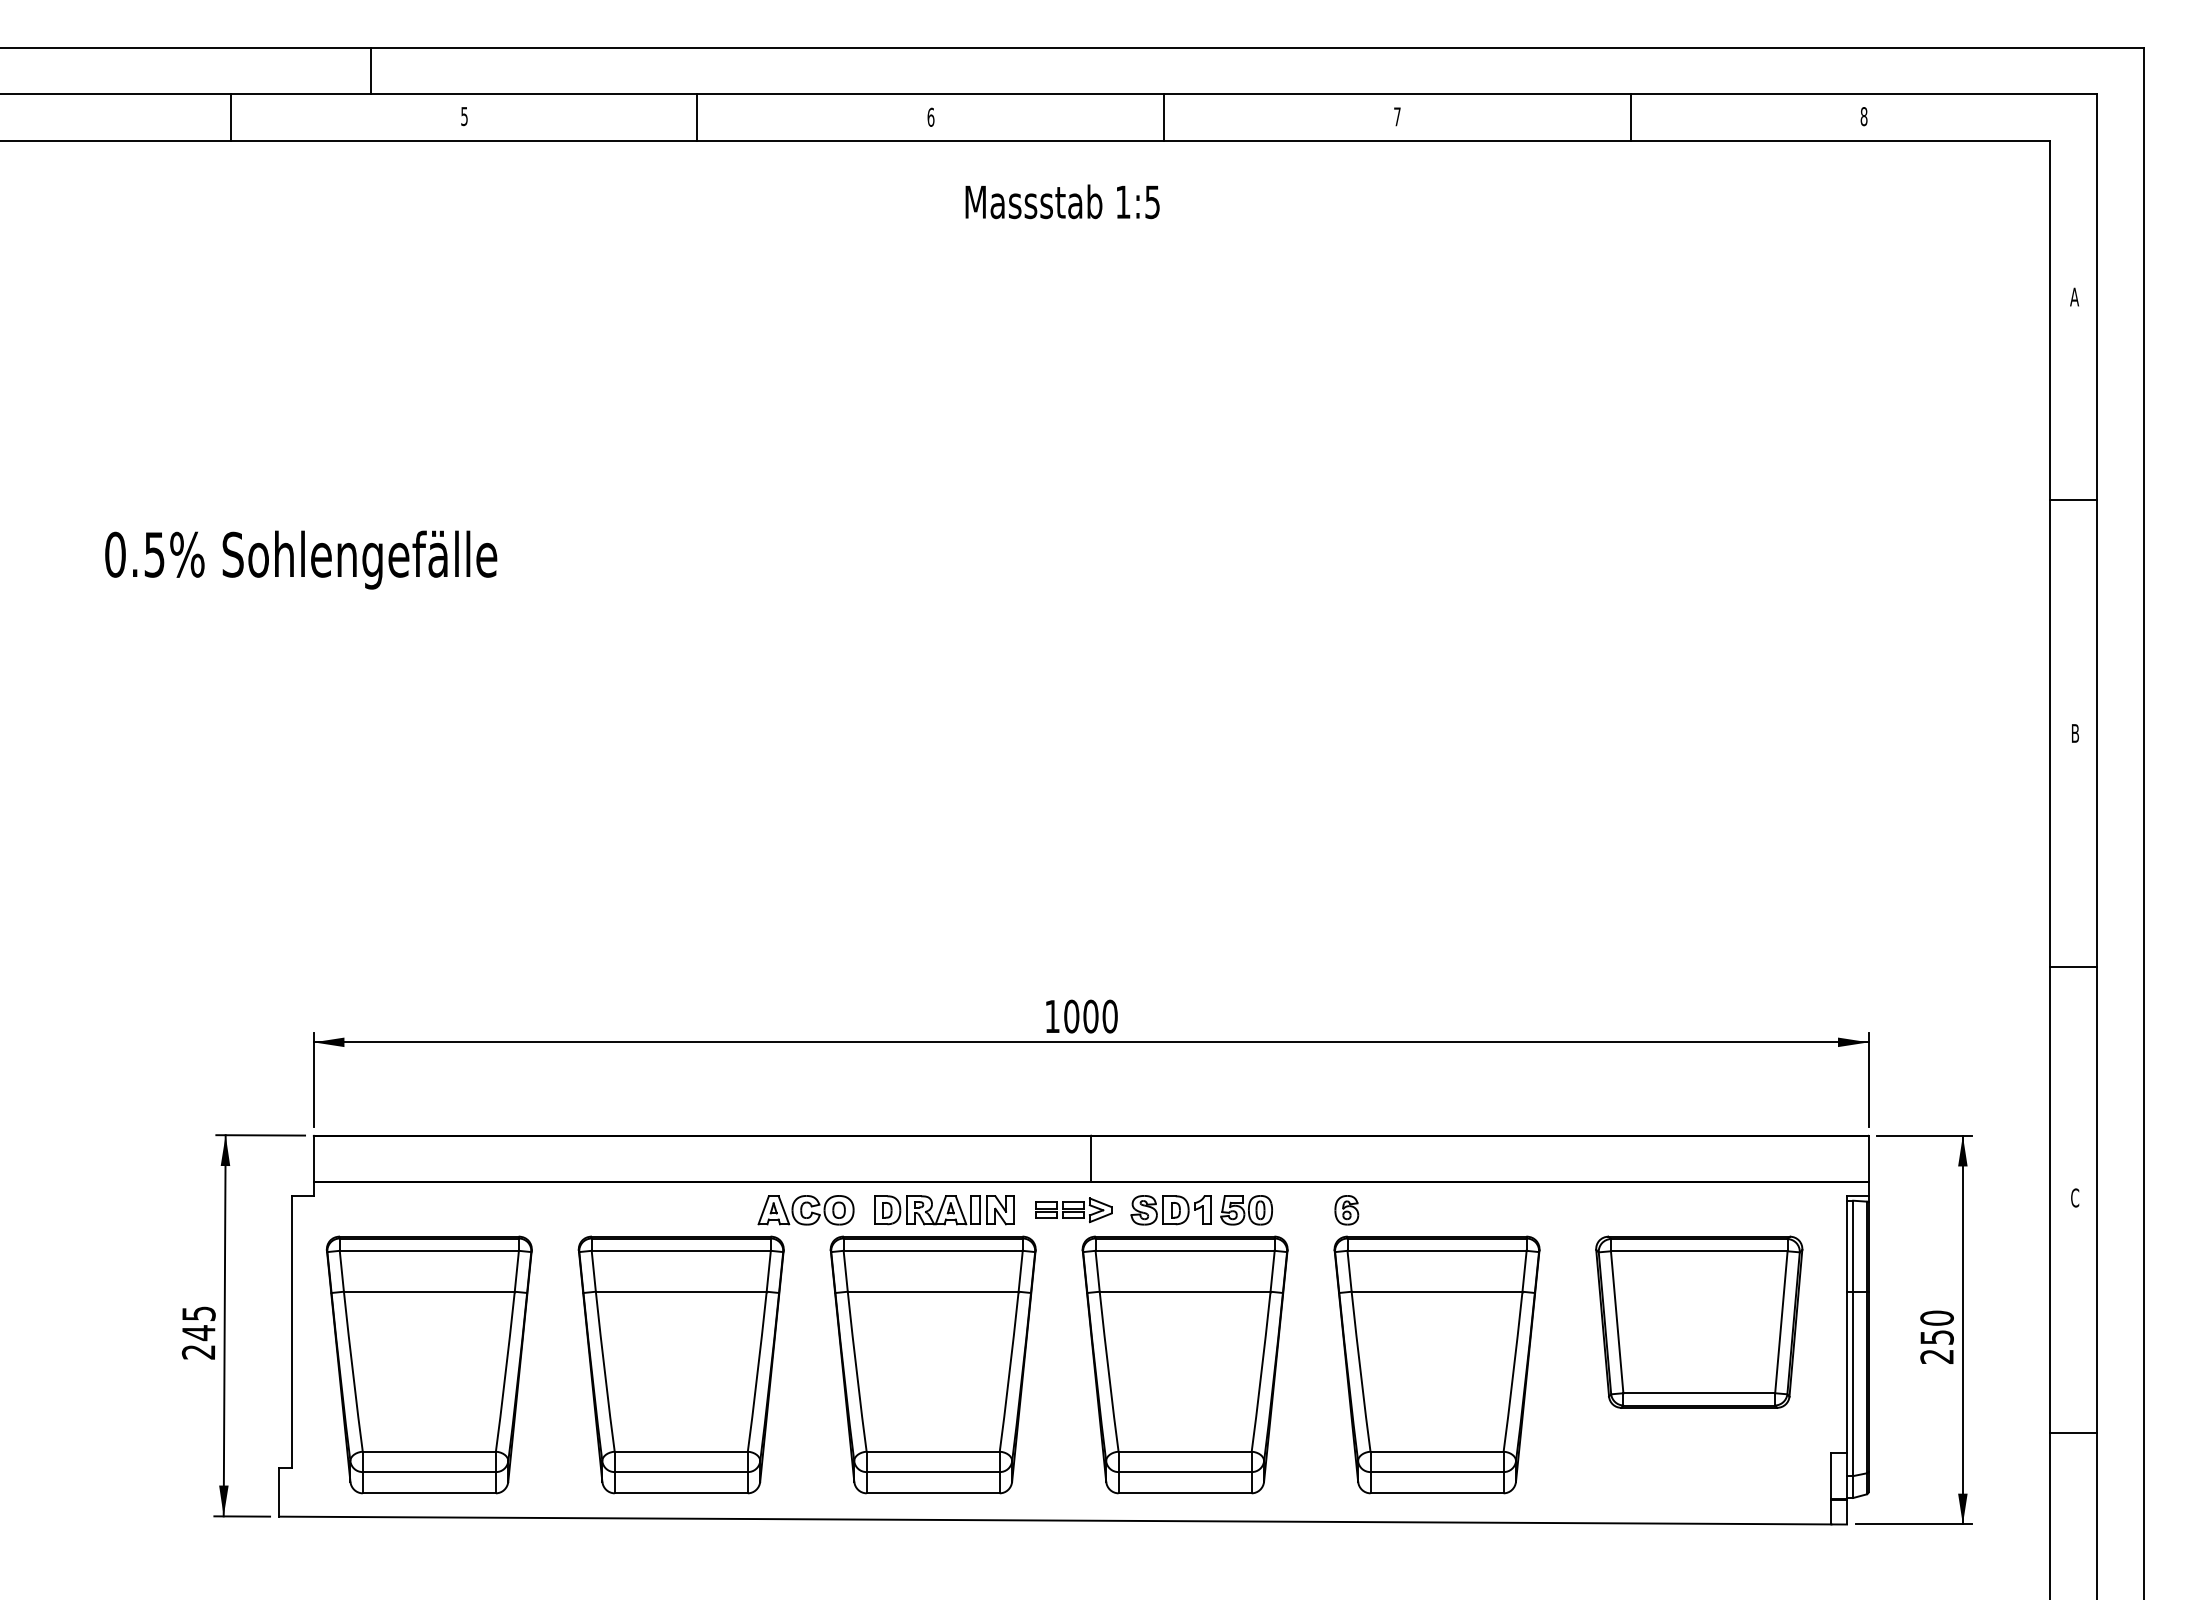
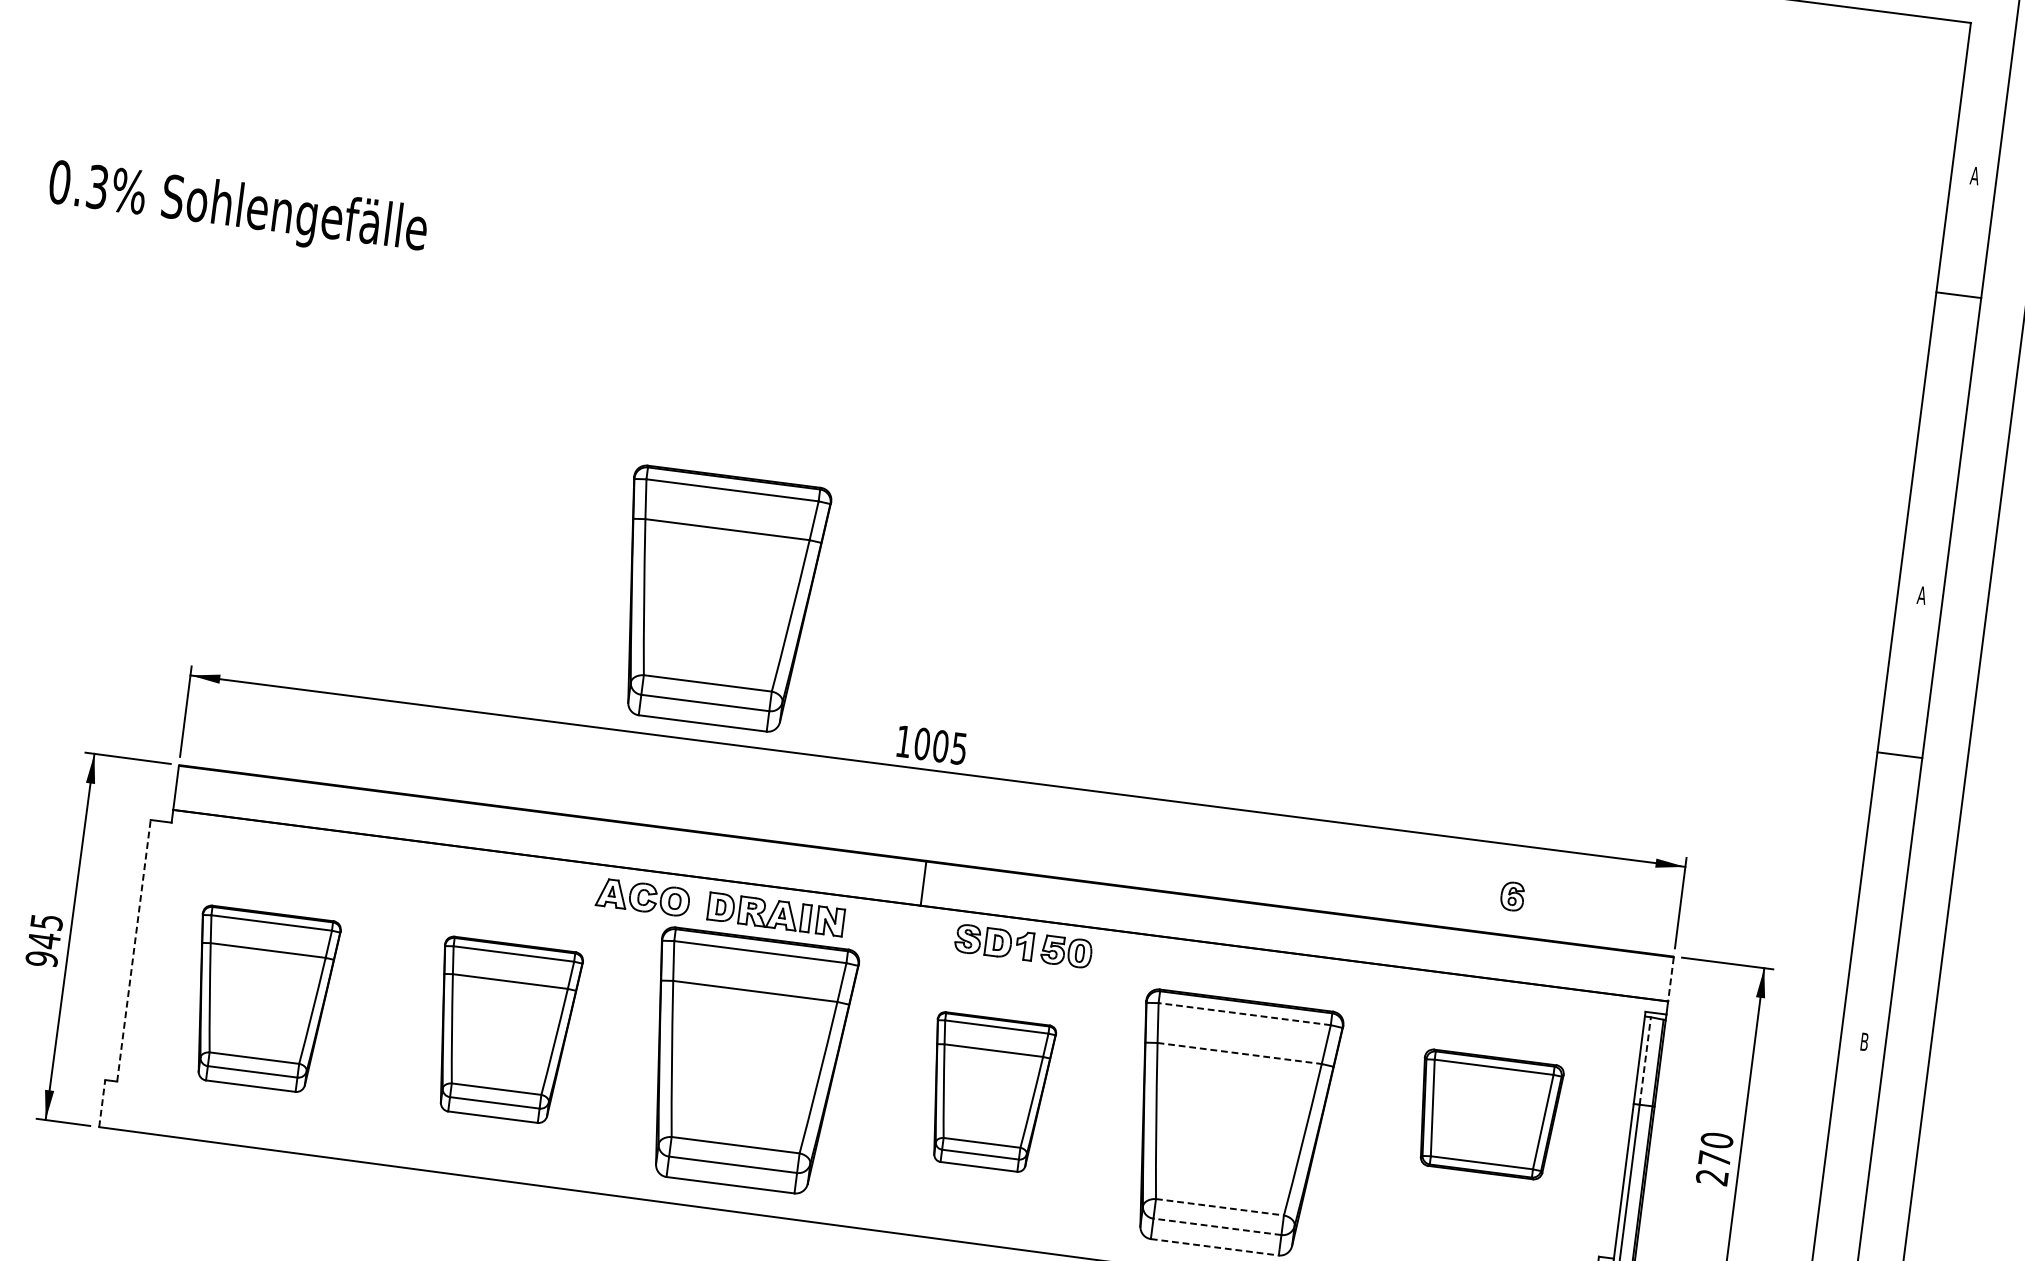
line: (2073, 500) -> (1958, 295), moved
text: (154, 554) -> (97, 186), 0.5% -> 0.3%
text: (2074, 733) -> (1921, 595), B -> A
part: (843, 895) -> (717, 599), added
line: (2073, 966) -> (1899, 754), moved
text: (1109, 1016) -> (958, 748), 1000 -> 1005
line: (1868, 1159) -> (1670, 979), solid -> dashed
text: (2075, 1197) -> (1864, 1041), C -> B
part: (1073, 1210) -> (900, 930), removed
part: (1346, 1210) -> (1512, 896), moved
line: (1853, 1246) -> (1645, 1061), solid -> dashed
line: (1437, 1250) -> (1245, 1013), solid -> dashed
line: (1437, 1291) -> (1240, 1053), solid -> dashed
part: (1699, 1321) -> (1488, 1114), size x0.7
line: (291, 1331) -> (133, 950), solid -> dashed
text: (1936, 1337) -> (1714, 1158), 250 -> 270
text: (198, 1351) -> (41, 958), 245 -> 945
part: (428, 1364) -> (261, 999), size x0.7
part: (680, 1364) -> (503, 1030), size x0.7
part: (1184, 1364) -> (987, 1092), size x0.6
line: (1437, 1451) -> (1220, 1207), solid -> dashed
line: (1437, 1472) -> (1217, 1227), solid -> dashed
line: (279, 1491) -> (102, 1102), solid -> dashed
line: (1437, 1493) -> (1215, 1247), solid -> dashed

